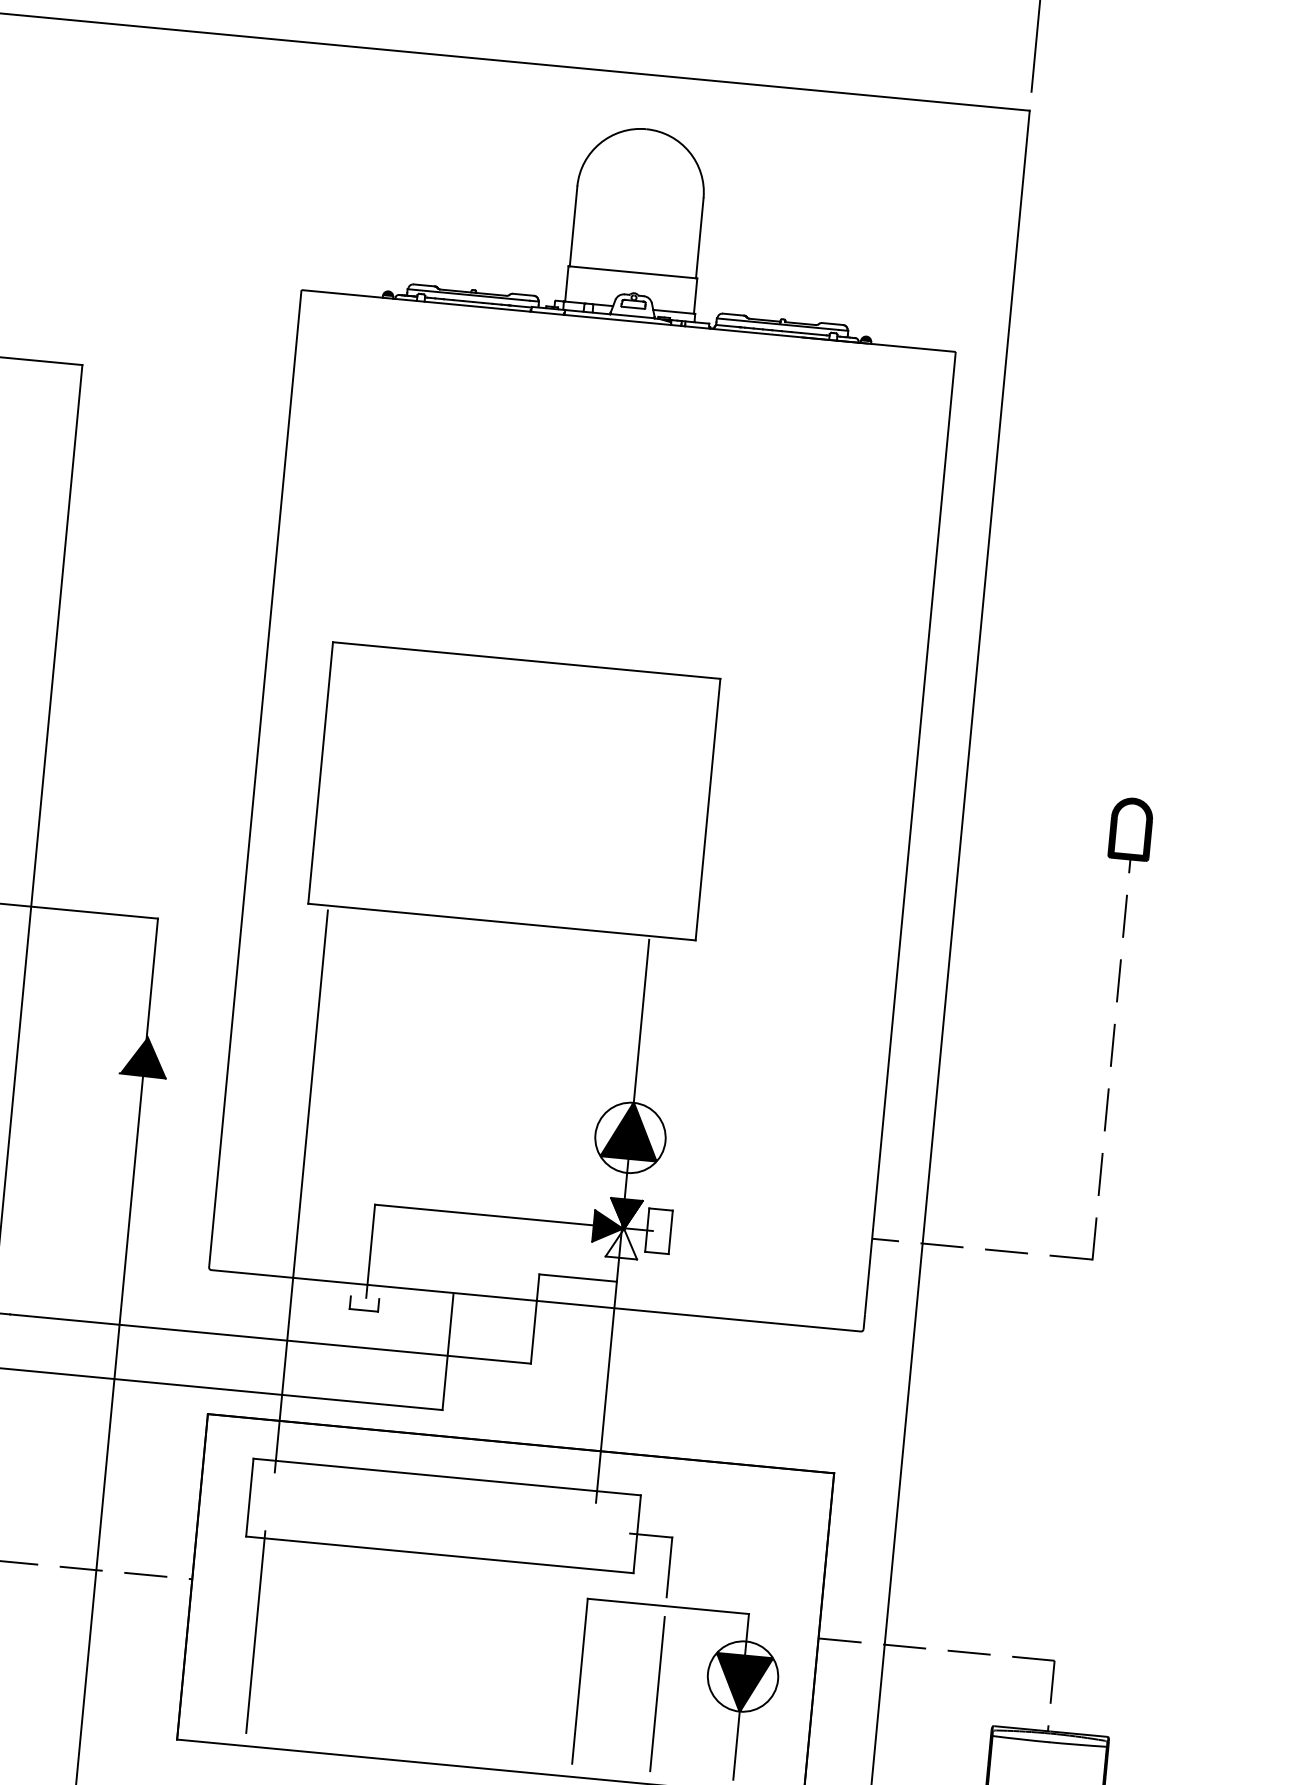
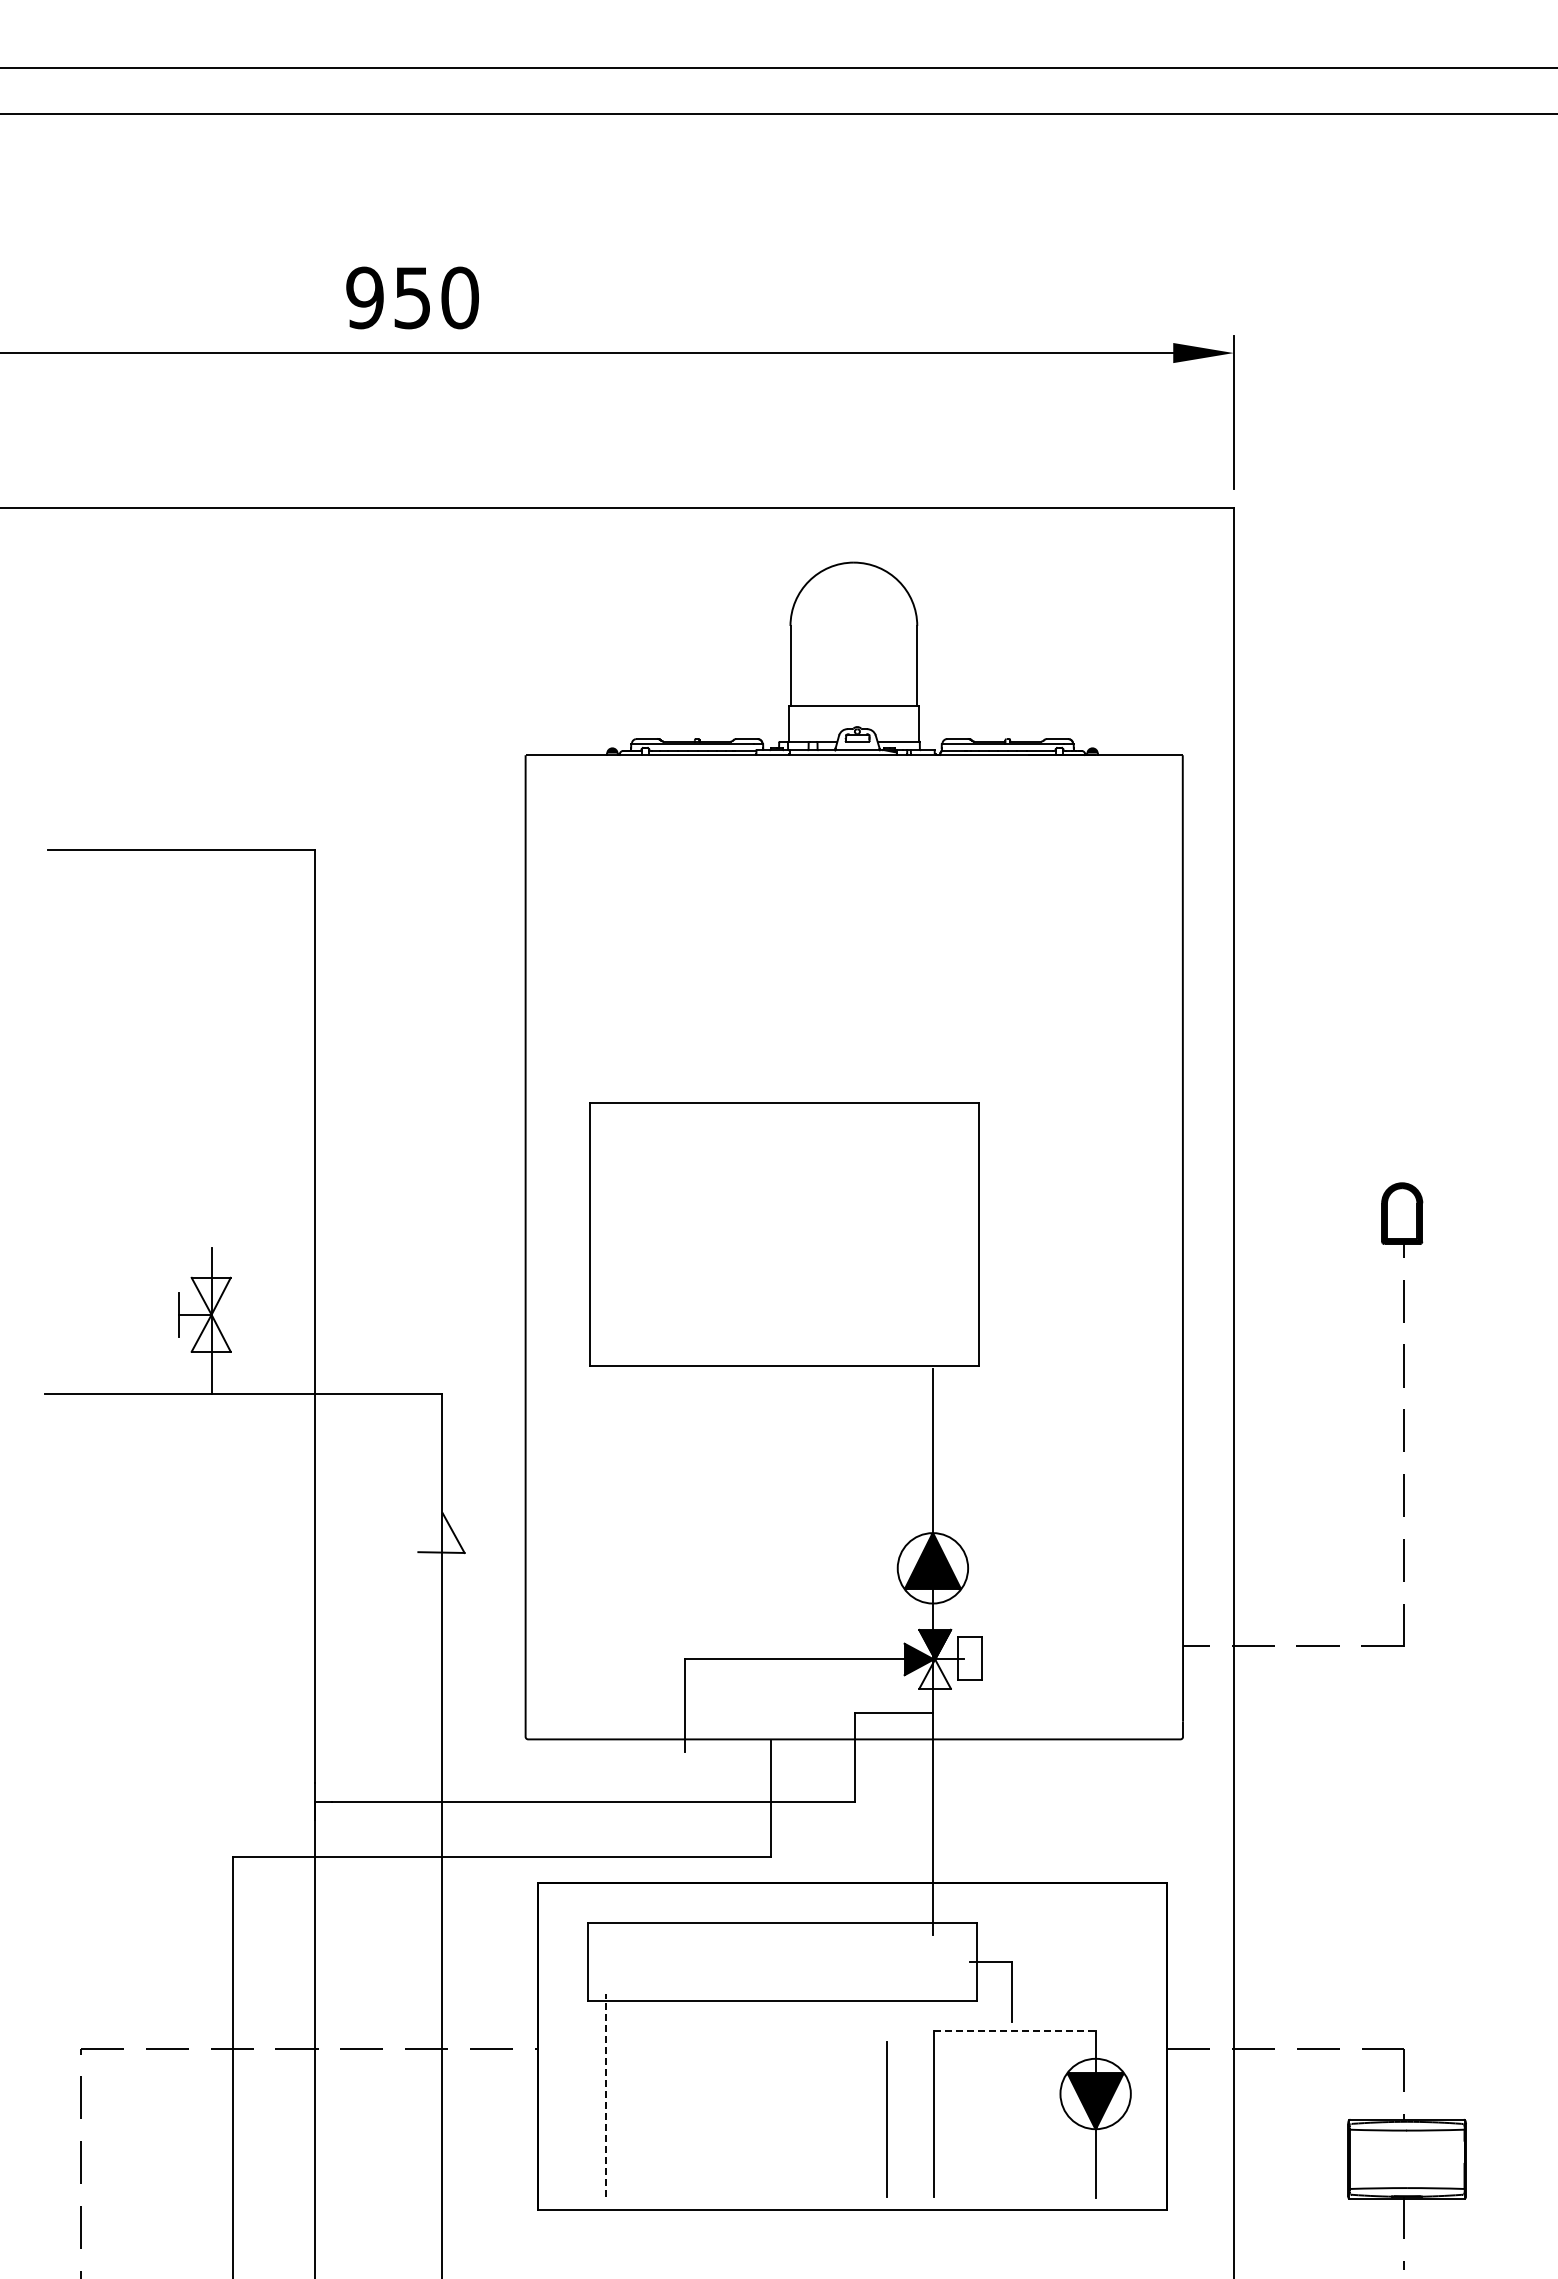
fill: (144, 1055) -> (441, 1532), removed
line: (301, 1191) -> (610, 1652), removed
part: (364, 1303) -> (683, 1758), removed
line: (668, 1606) -> (1014, 2031), solid -> dashed
line: (255, 1632) -> (606, 2095), solid -> dashed
line: (656, 1694) -> (886, 2119), moved

